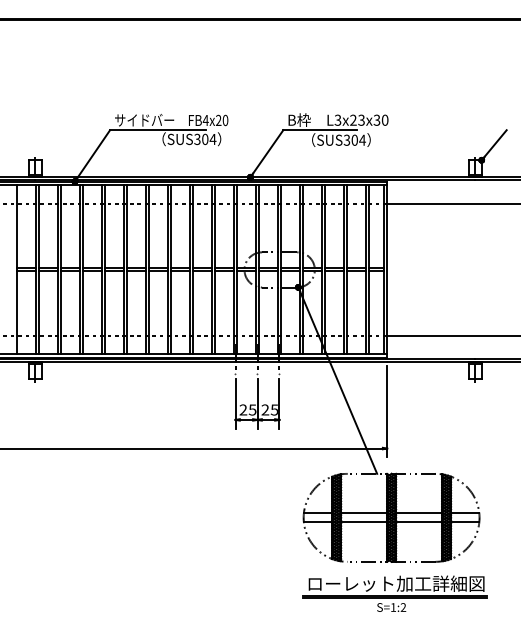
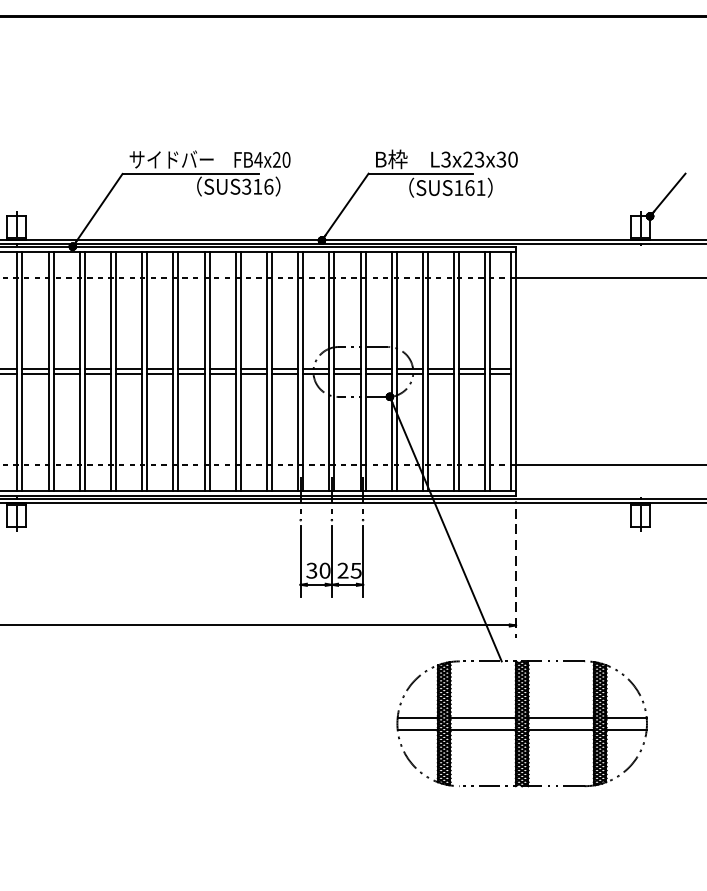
text: (209, 139) -> (263, 186), SUS304 -> SUS316
text: (354, 139) -> (469, 186), SUS304 -> SUS161
text: (247, 409) -> (317, 570), 25 -> 30
line: (387, 411) -> (516, 572), solid -> dashed
part: (394, 593) -> (526, 831), removed

